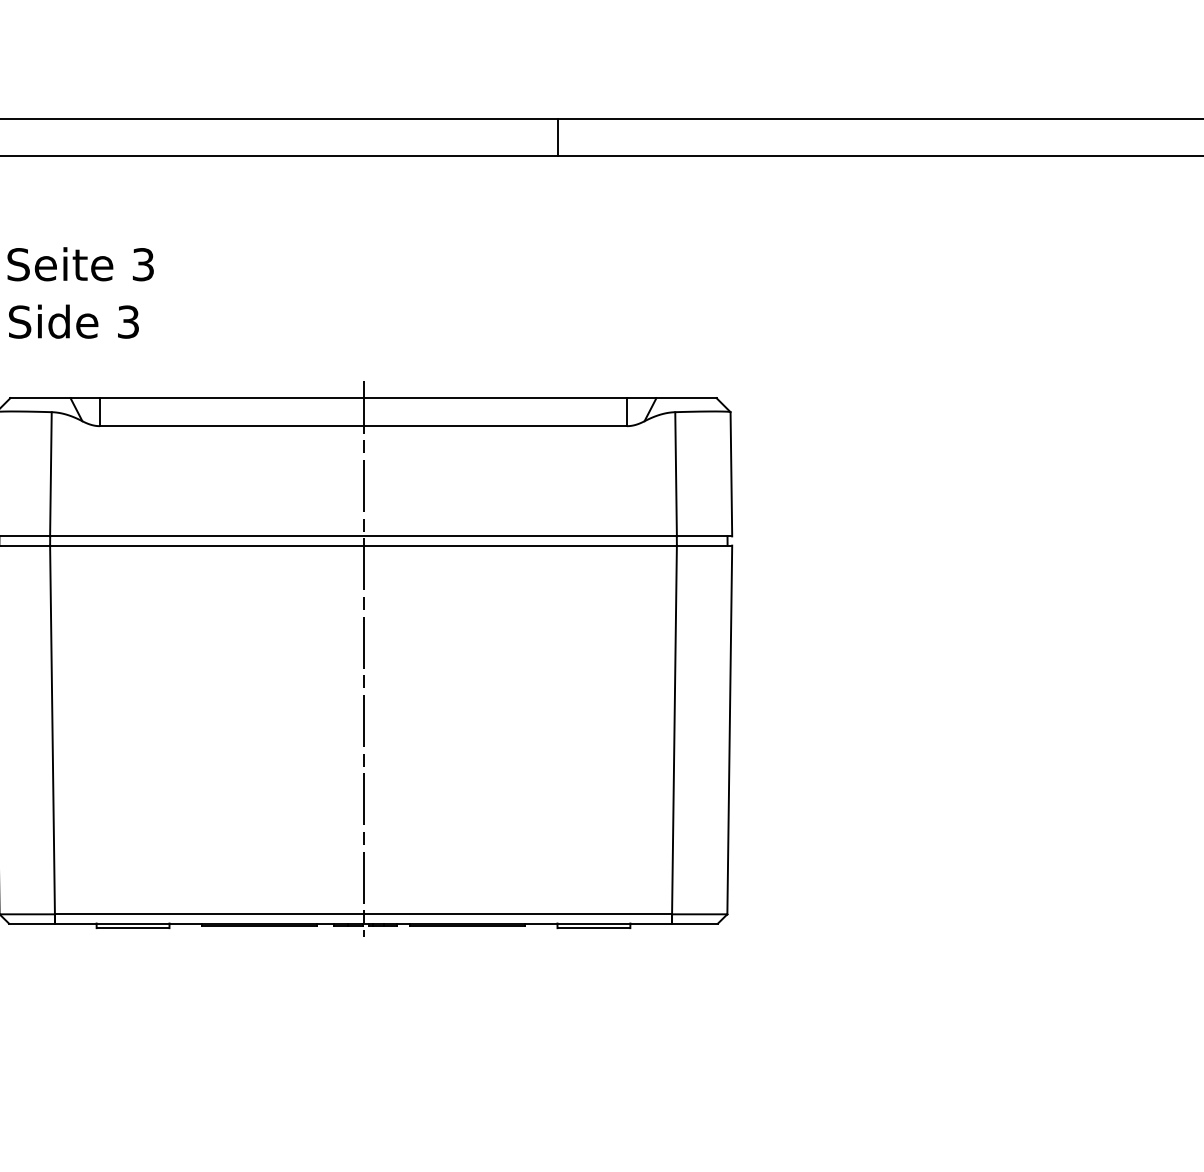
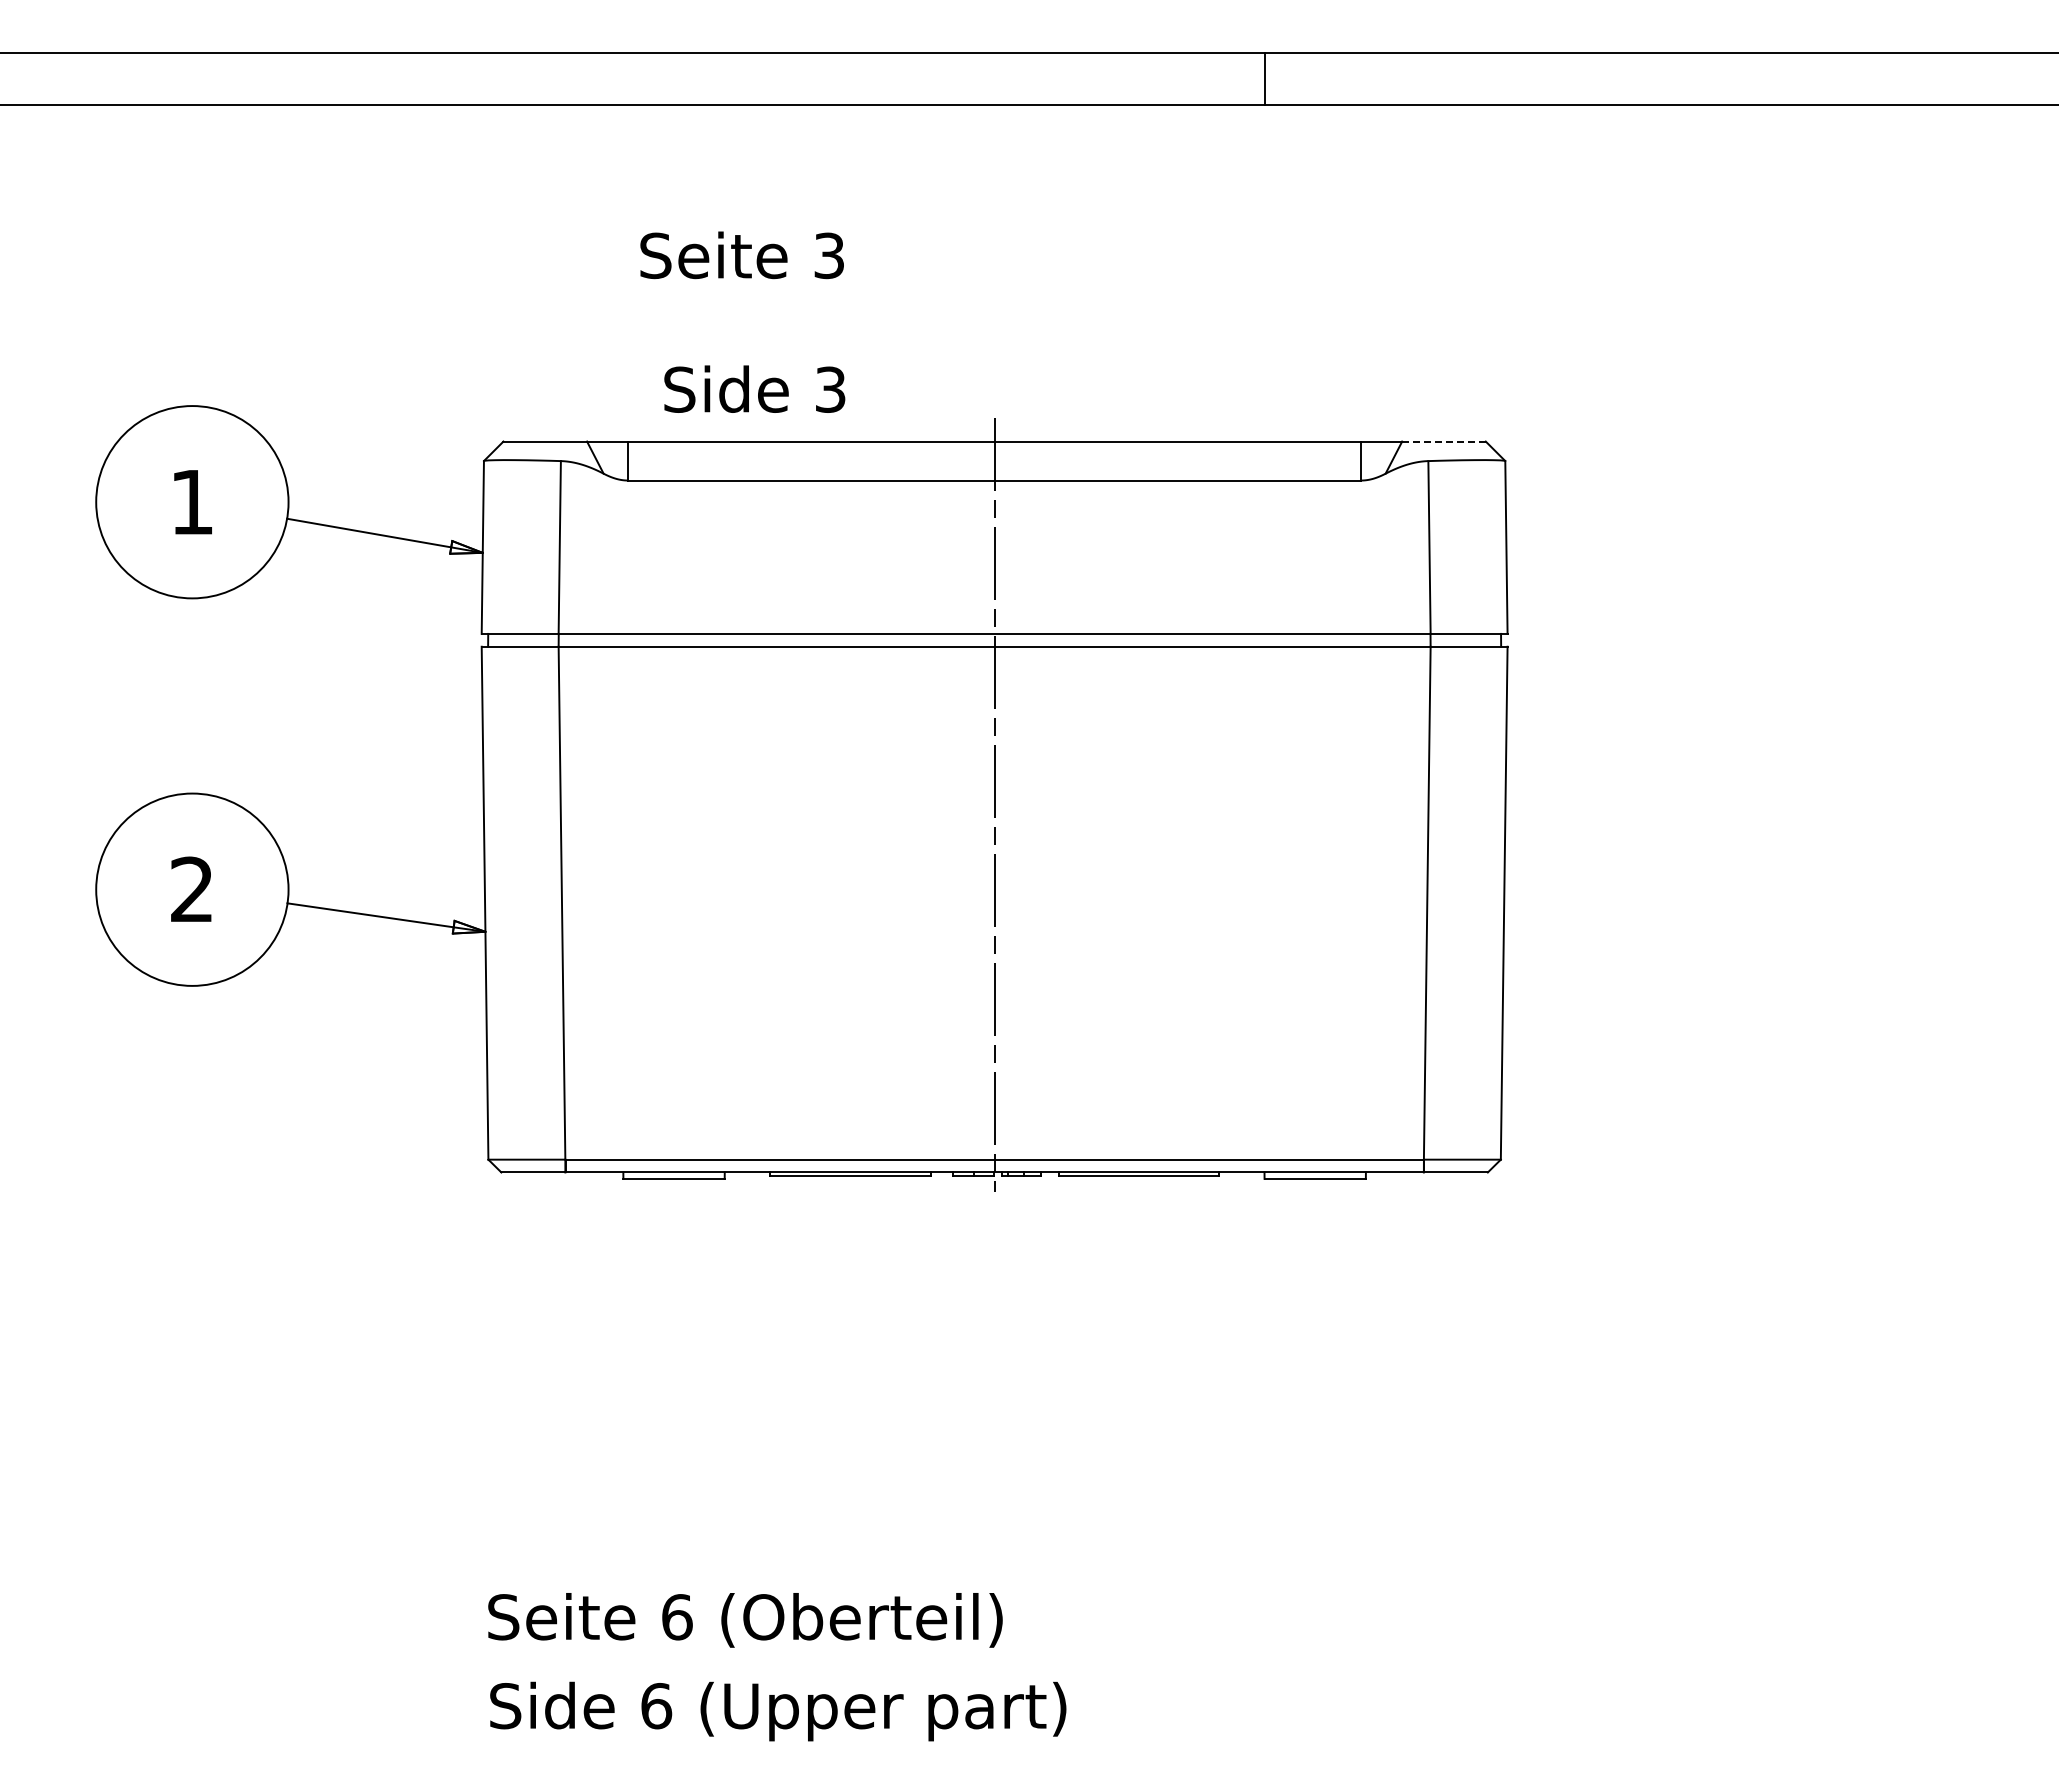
text: (80, 264) -> (741, 255), moved
text: (73, 321) -> (754, 388), moved
line: (686, 398) -> (1444, 441), solid -> dashed

